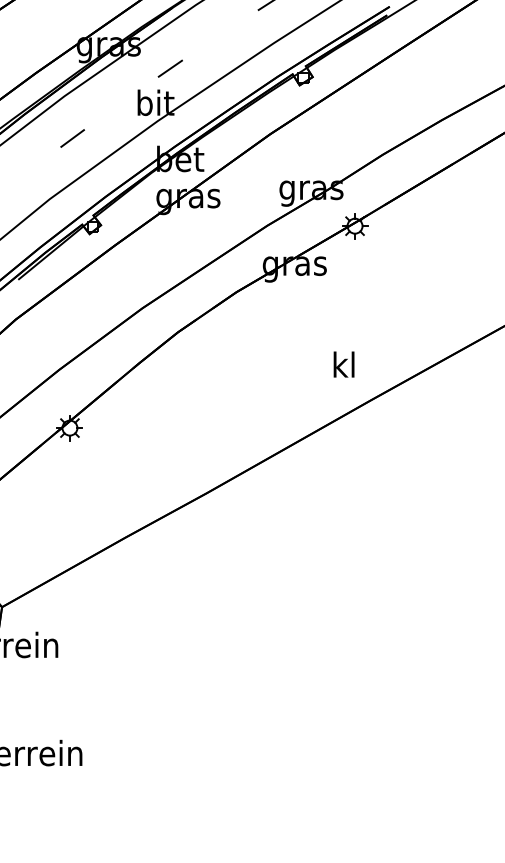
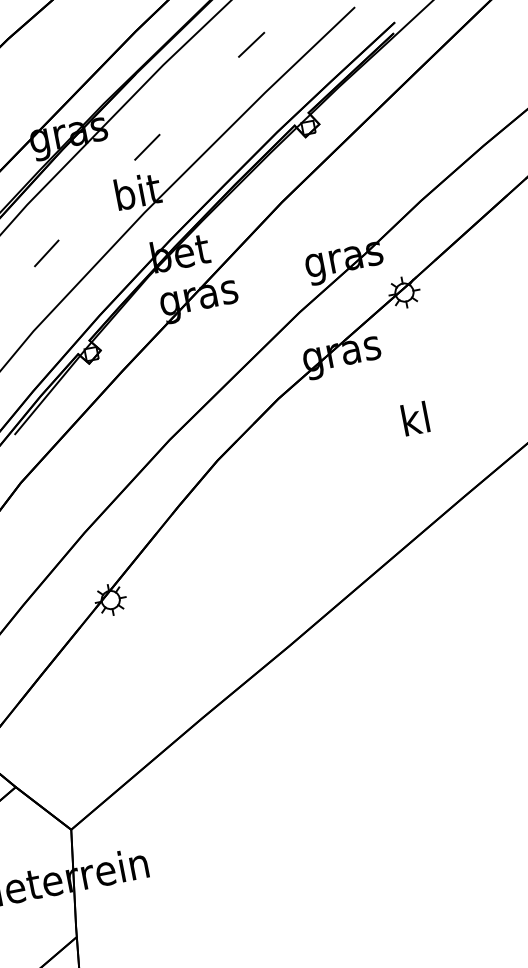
text: (343, 364) -> (414, 418), moved

